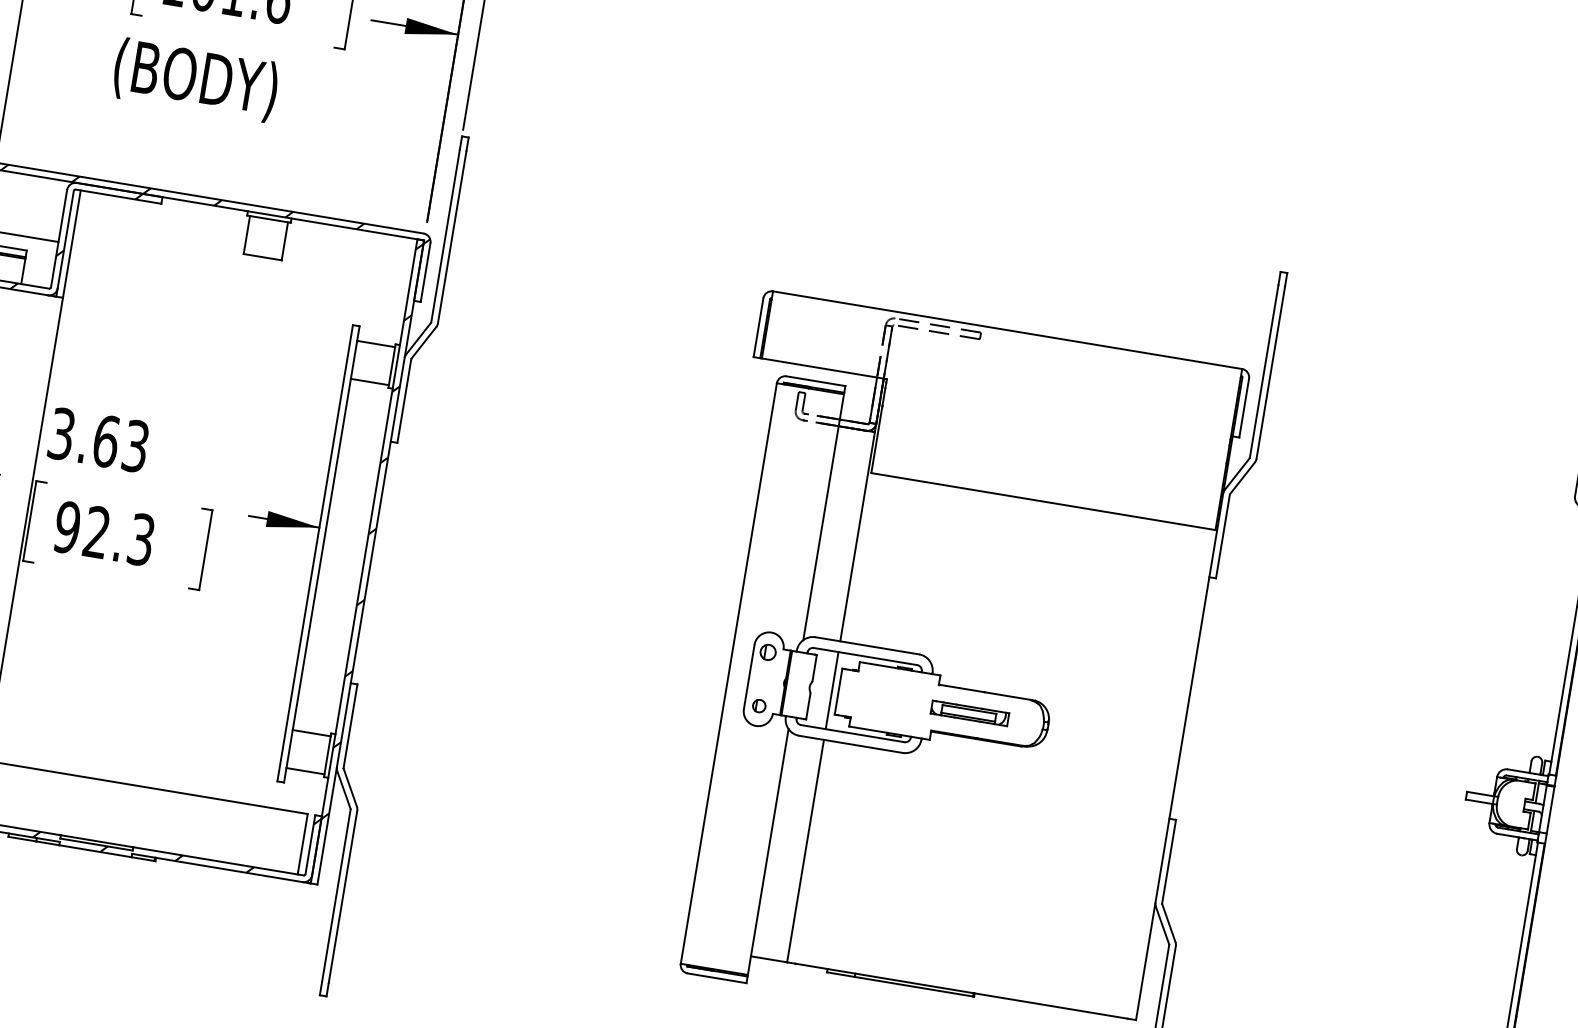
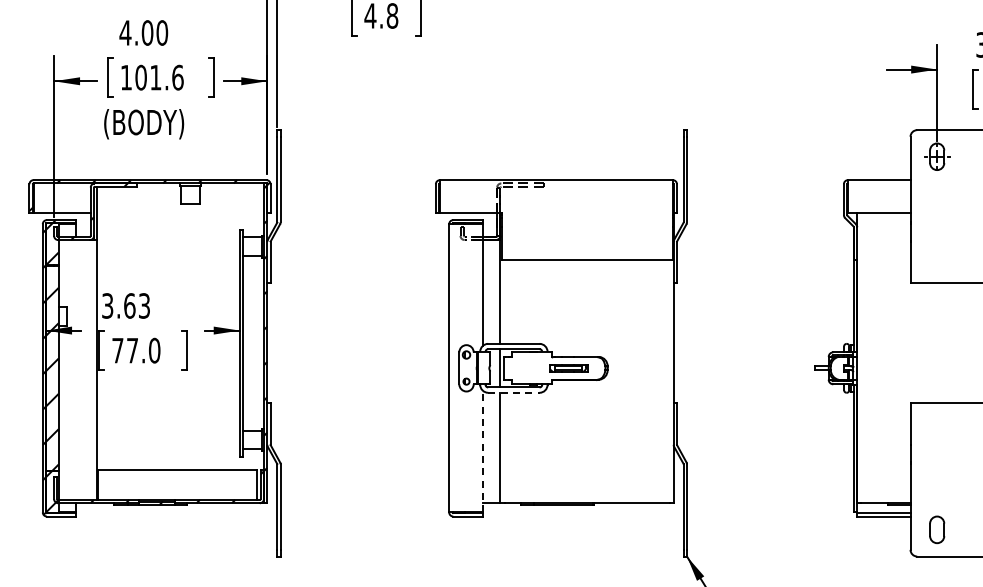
text: (104, 533) -> (136, 350), 92.3 -> 77.0
line: (850, 743) -> (513, 392), solid -> dashed
line: (768, 850) -> (482, 450), solid -> dashed

